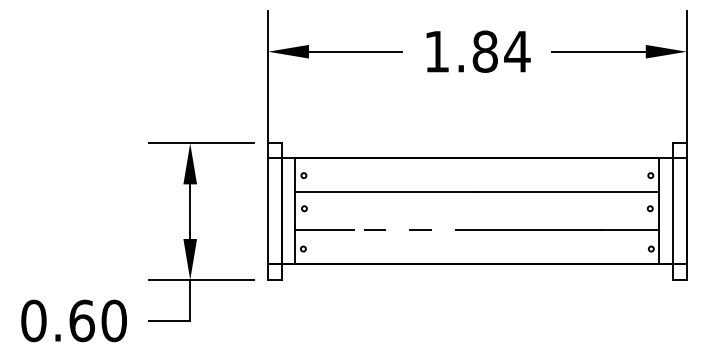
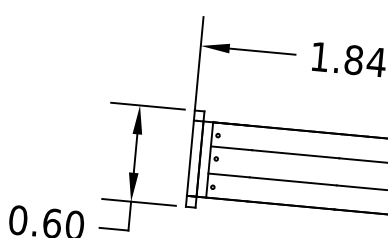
line: (415, 230) -> (293, 181), dashed -> solid

